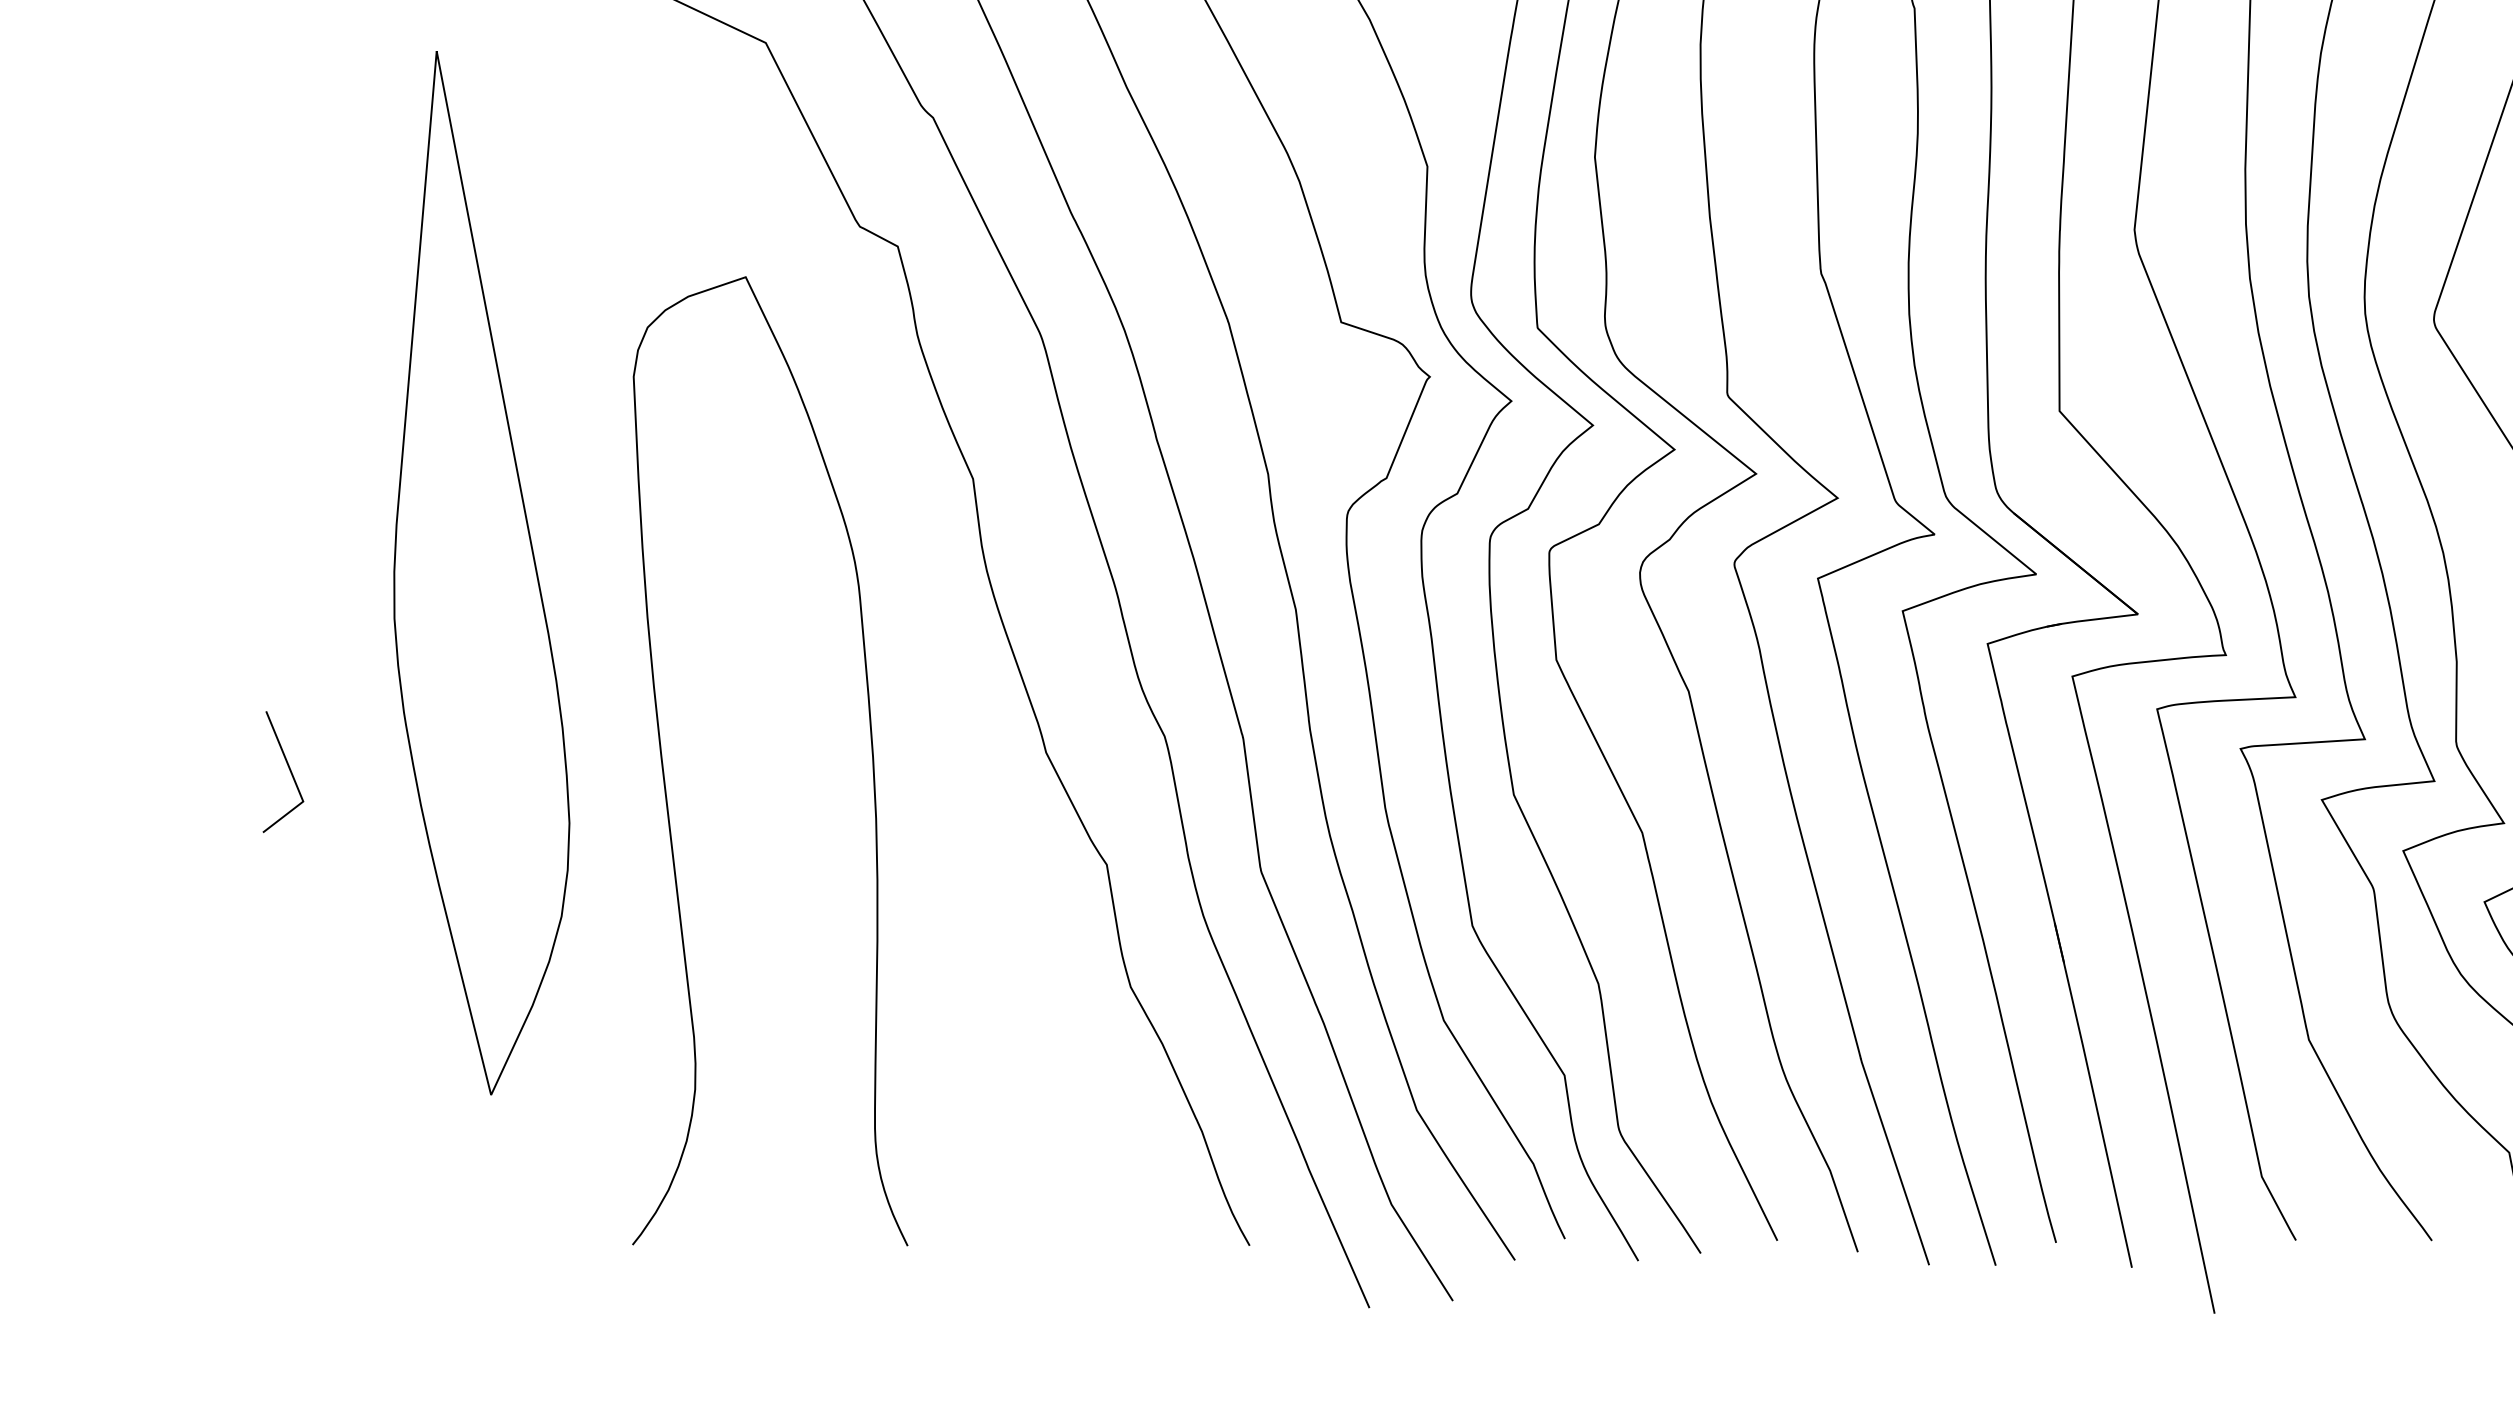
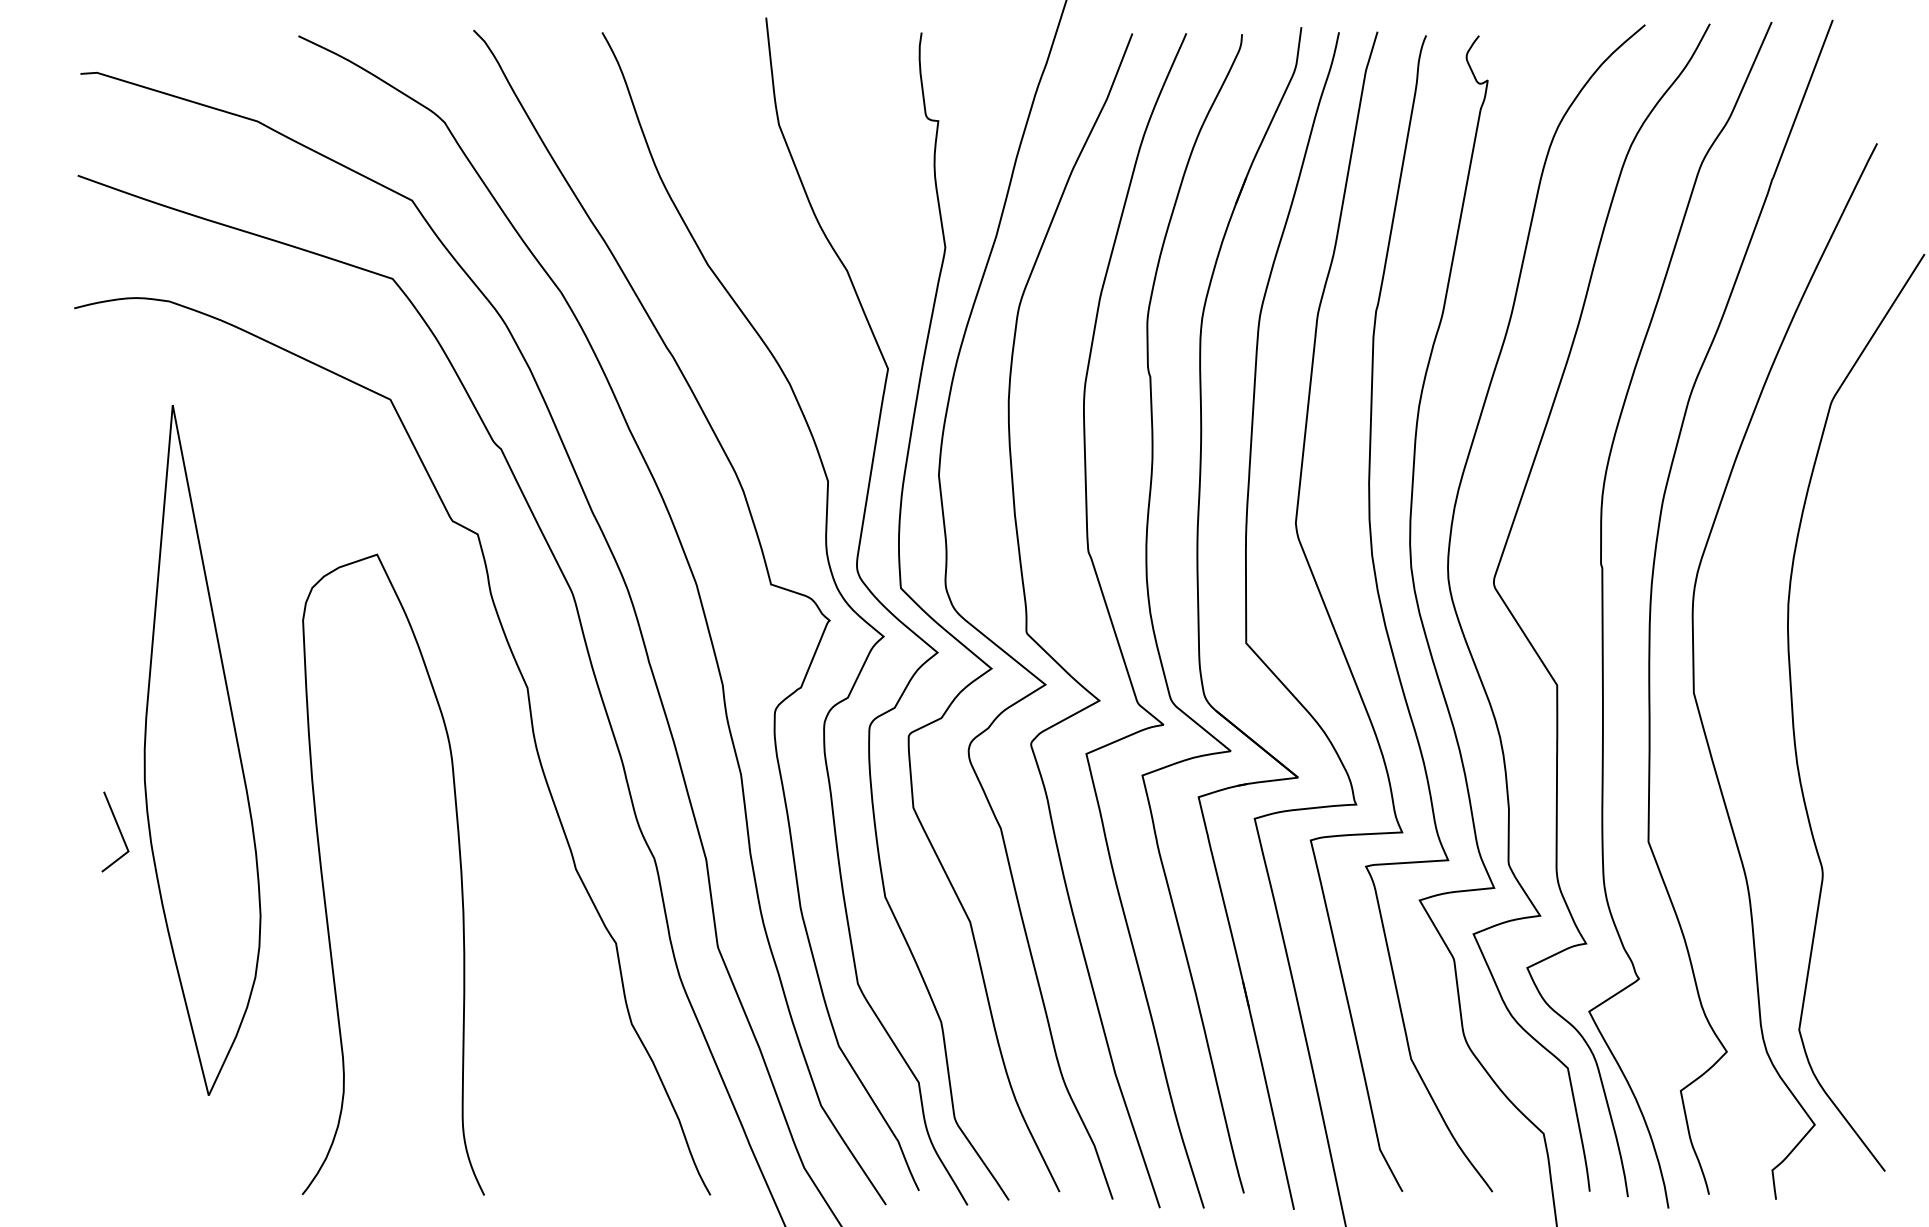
line: (288, 769) -> (118, 830), moved

